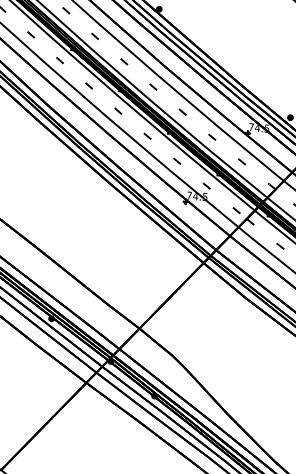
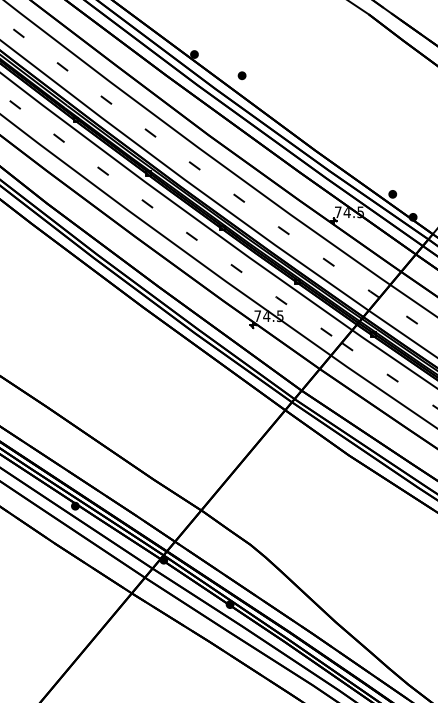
part: (191, 26) -> (241, 75), added

